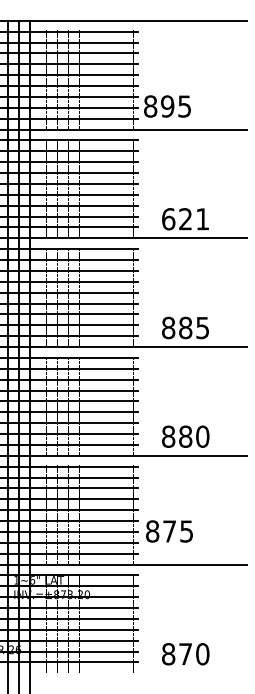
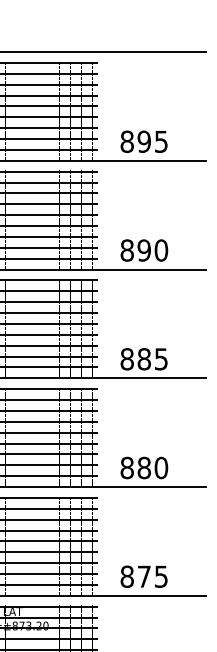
text: (167, 106) -> (144, 141), moved
text: (185, 219) -> (144, 250), 621 -> 890
text: (169, 531) -> (144, 576), moved

